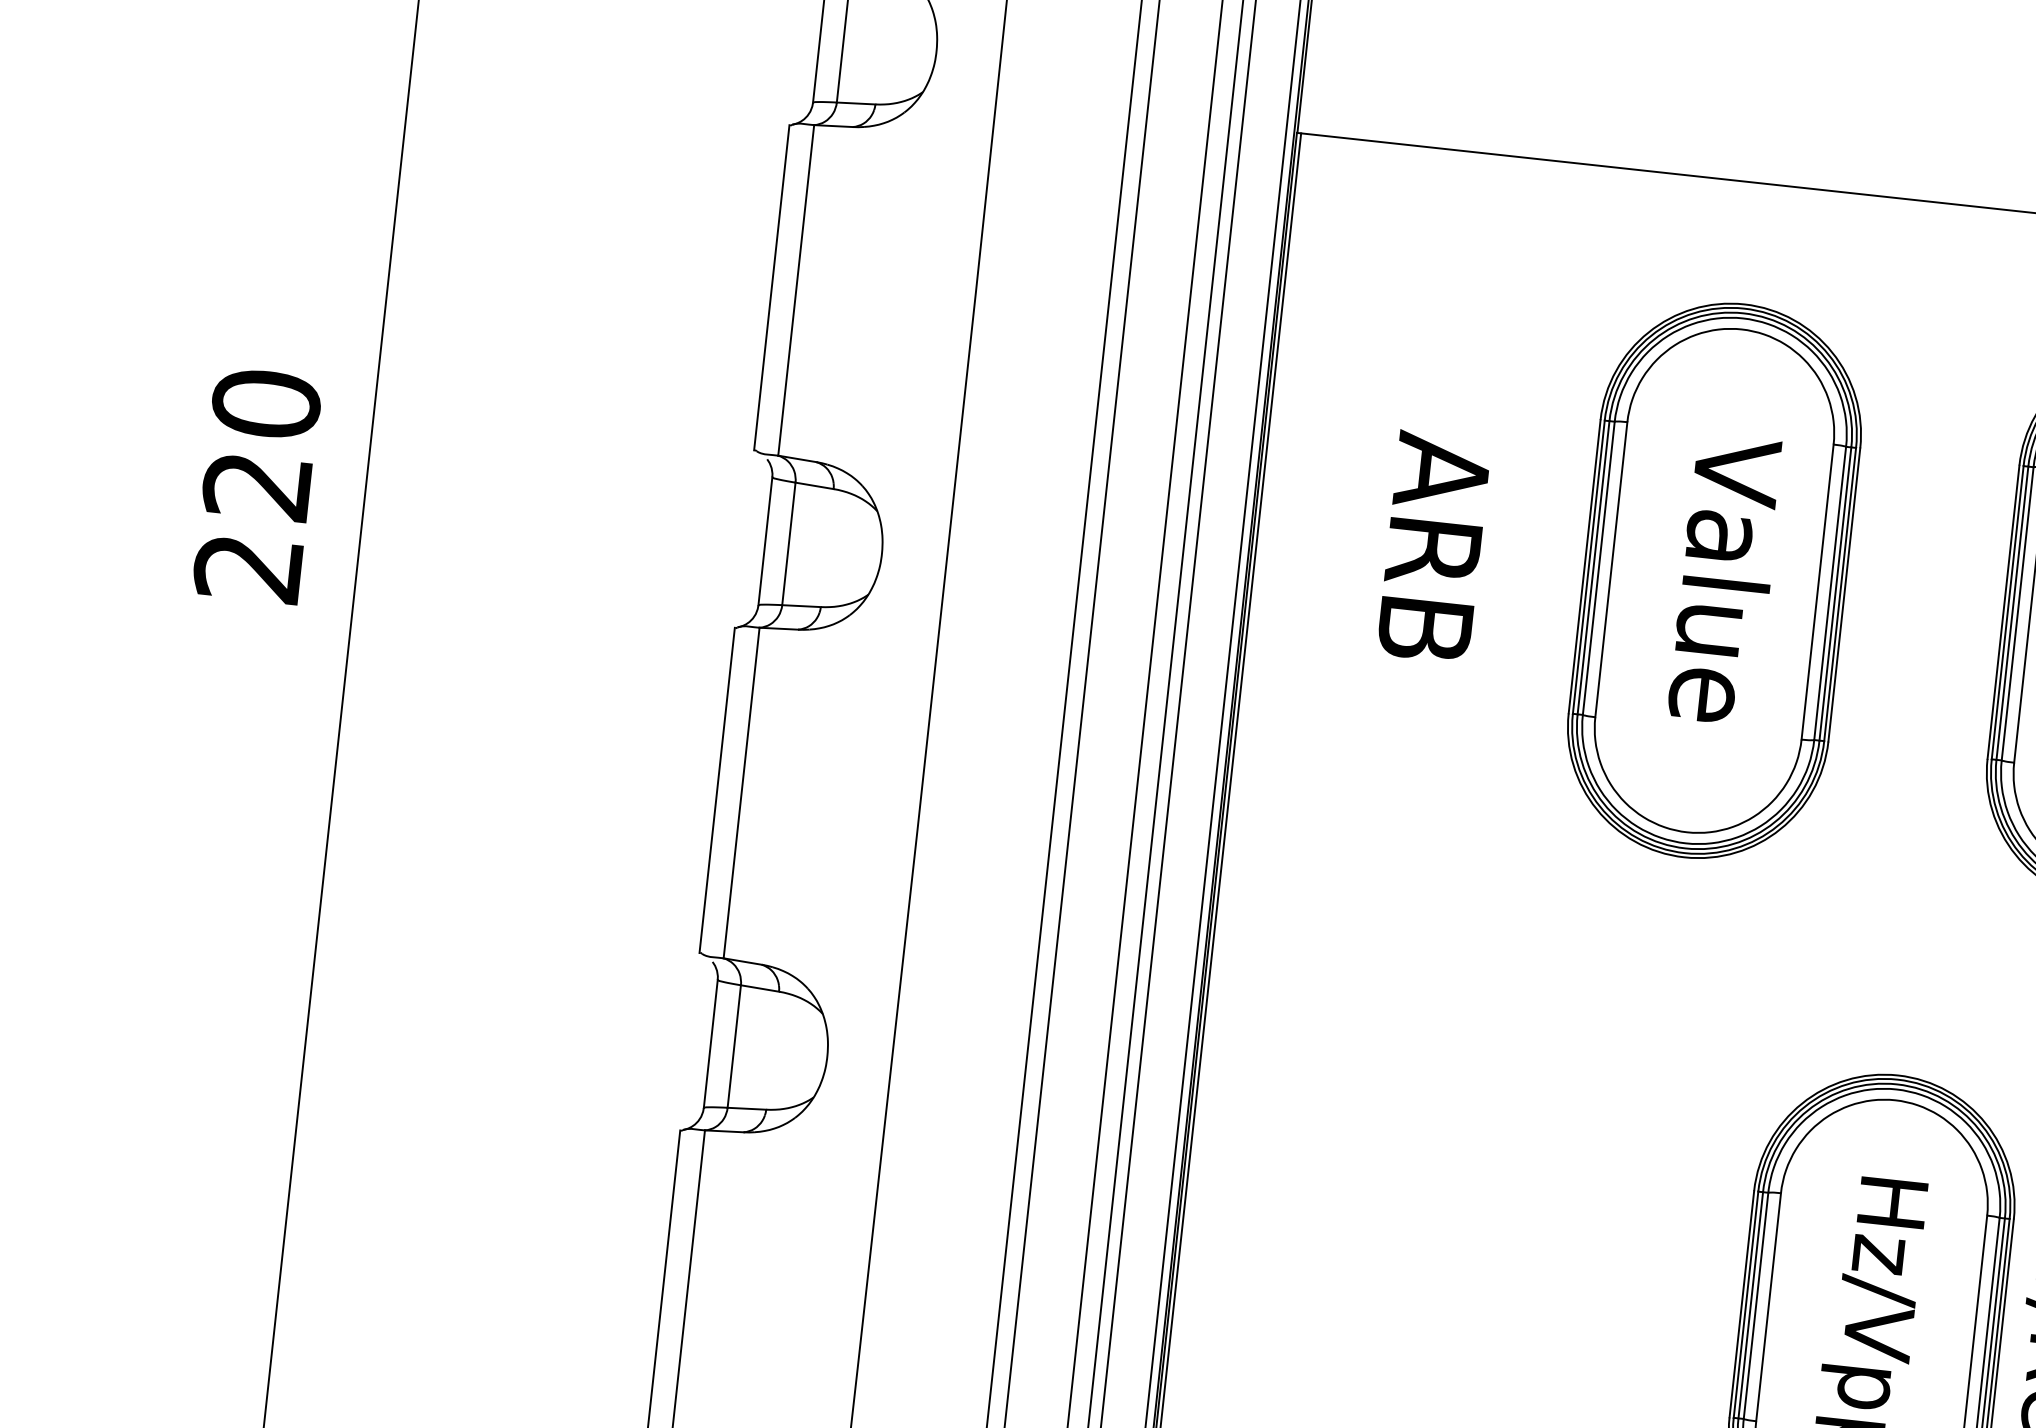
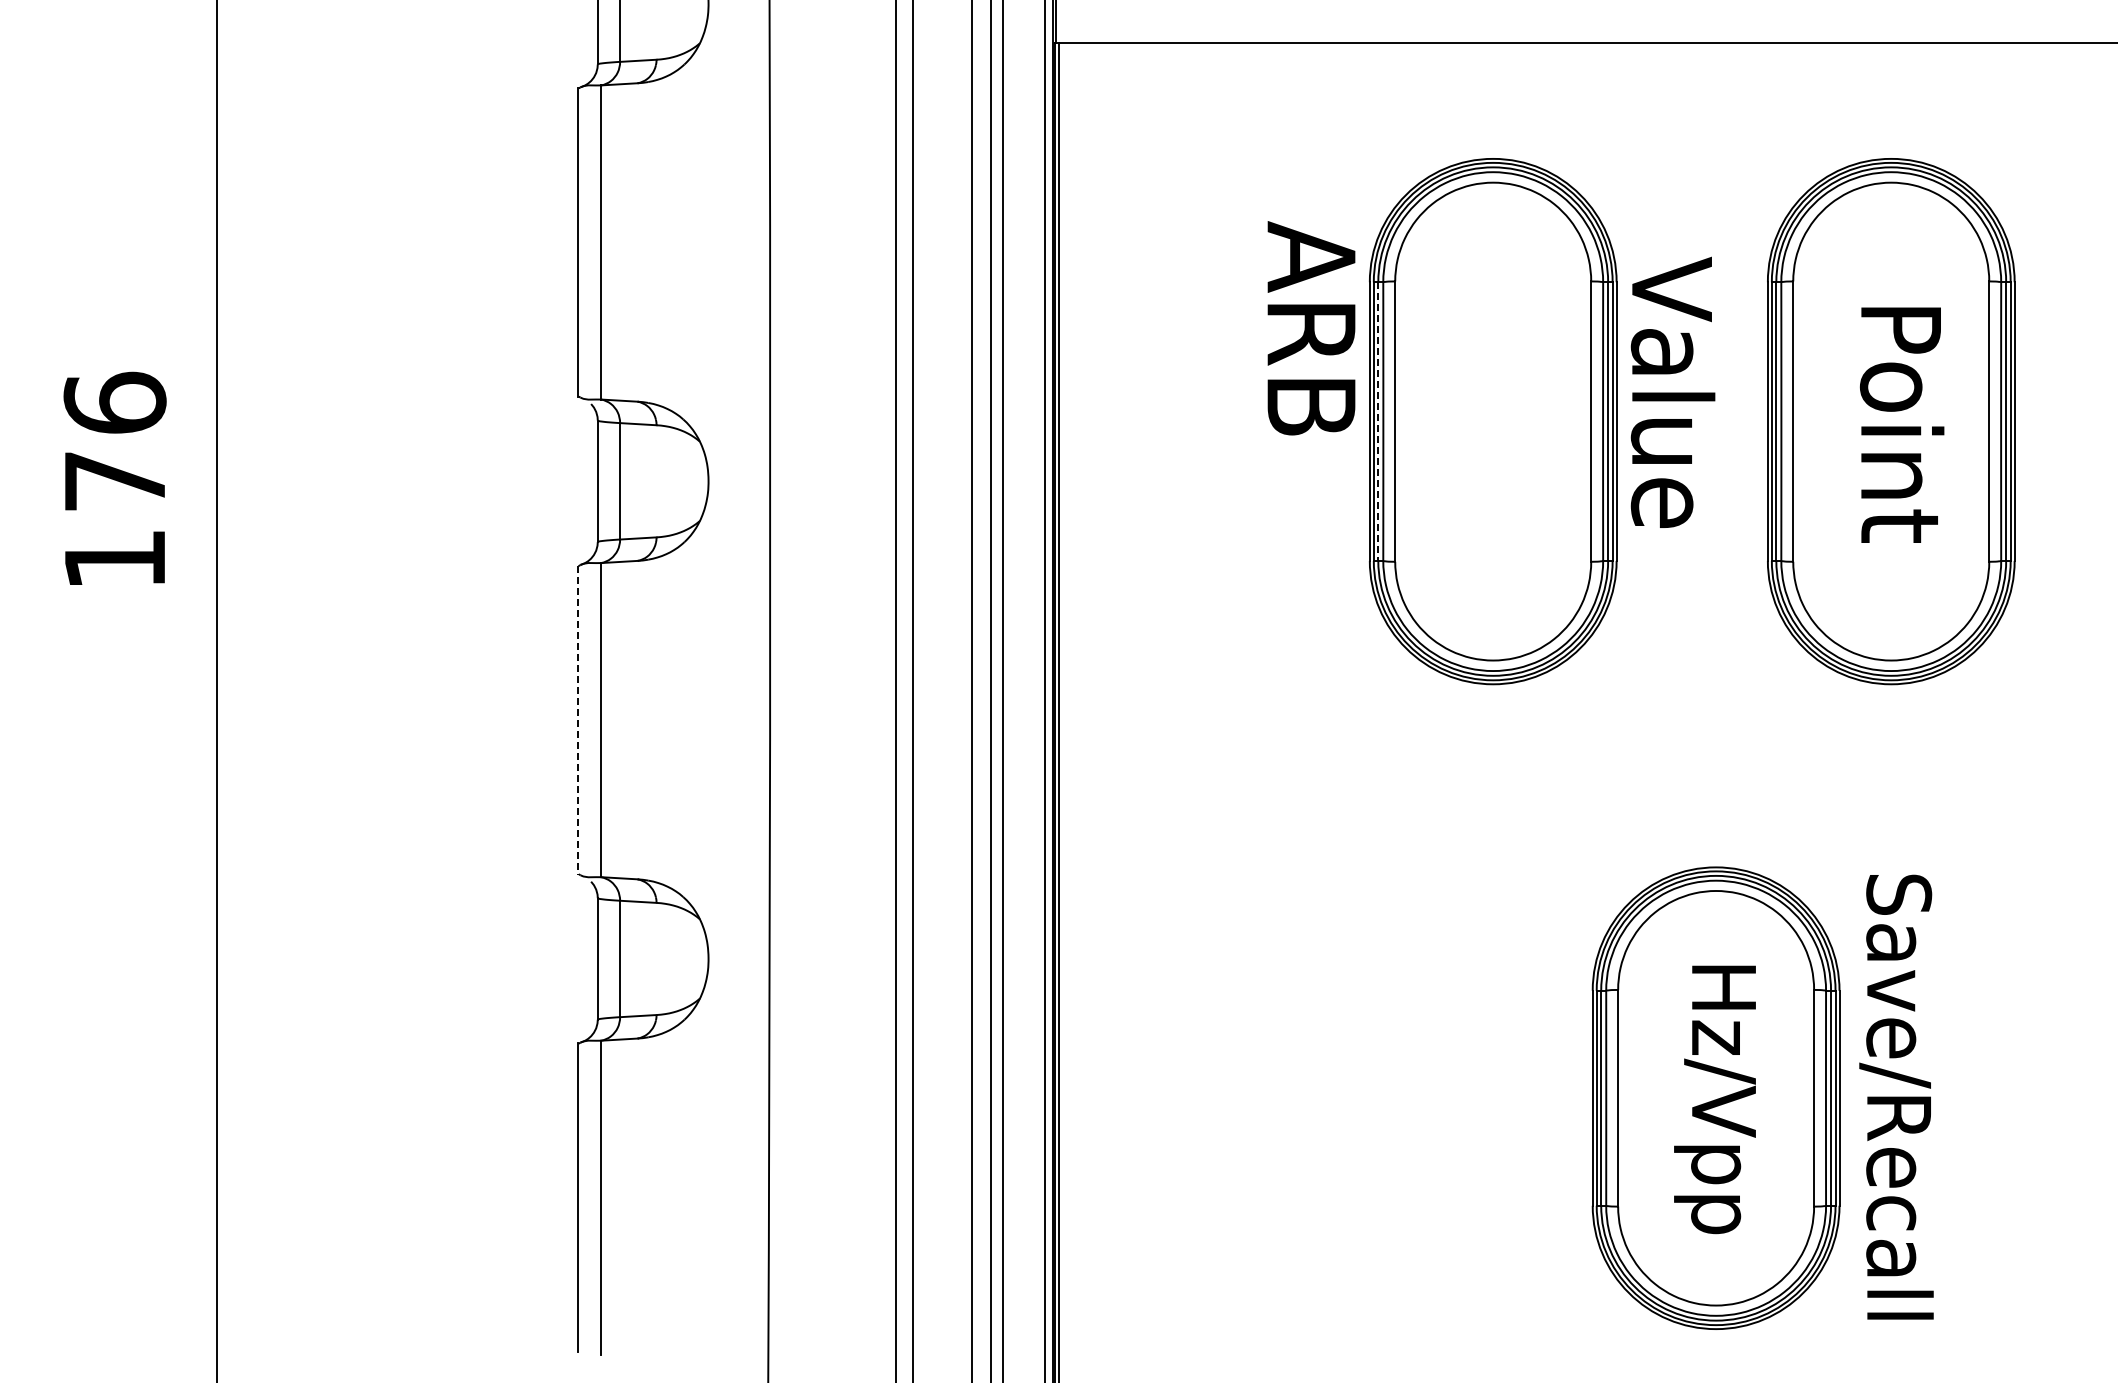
text: (256, 485) -> (114, 480), 220 -> 176
text: (1434, 547) -> (1311, 328), moved
line: (1593, 568) -> (1378, 422), solid -> dashed
text: (1725, 578) -> (1672, 391), moved
line: (716, 790) -> (577, 720), solid -> dashed

